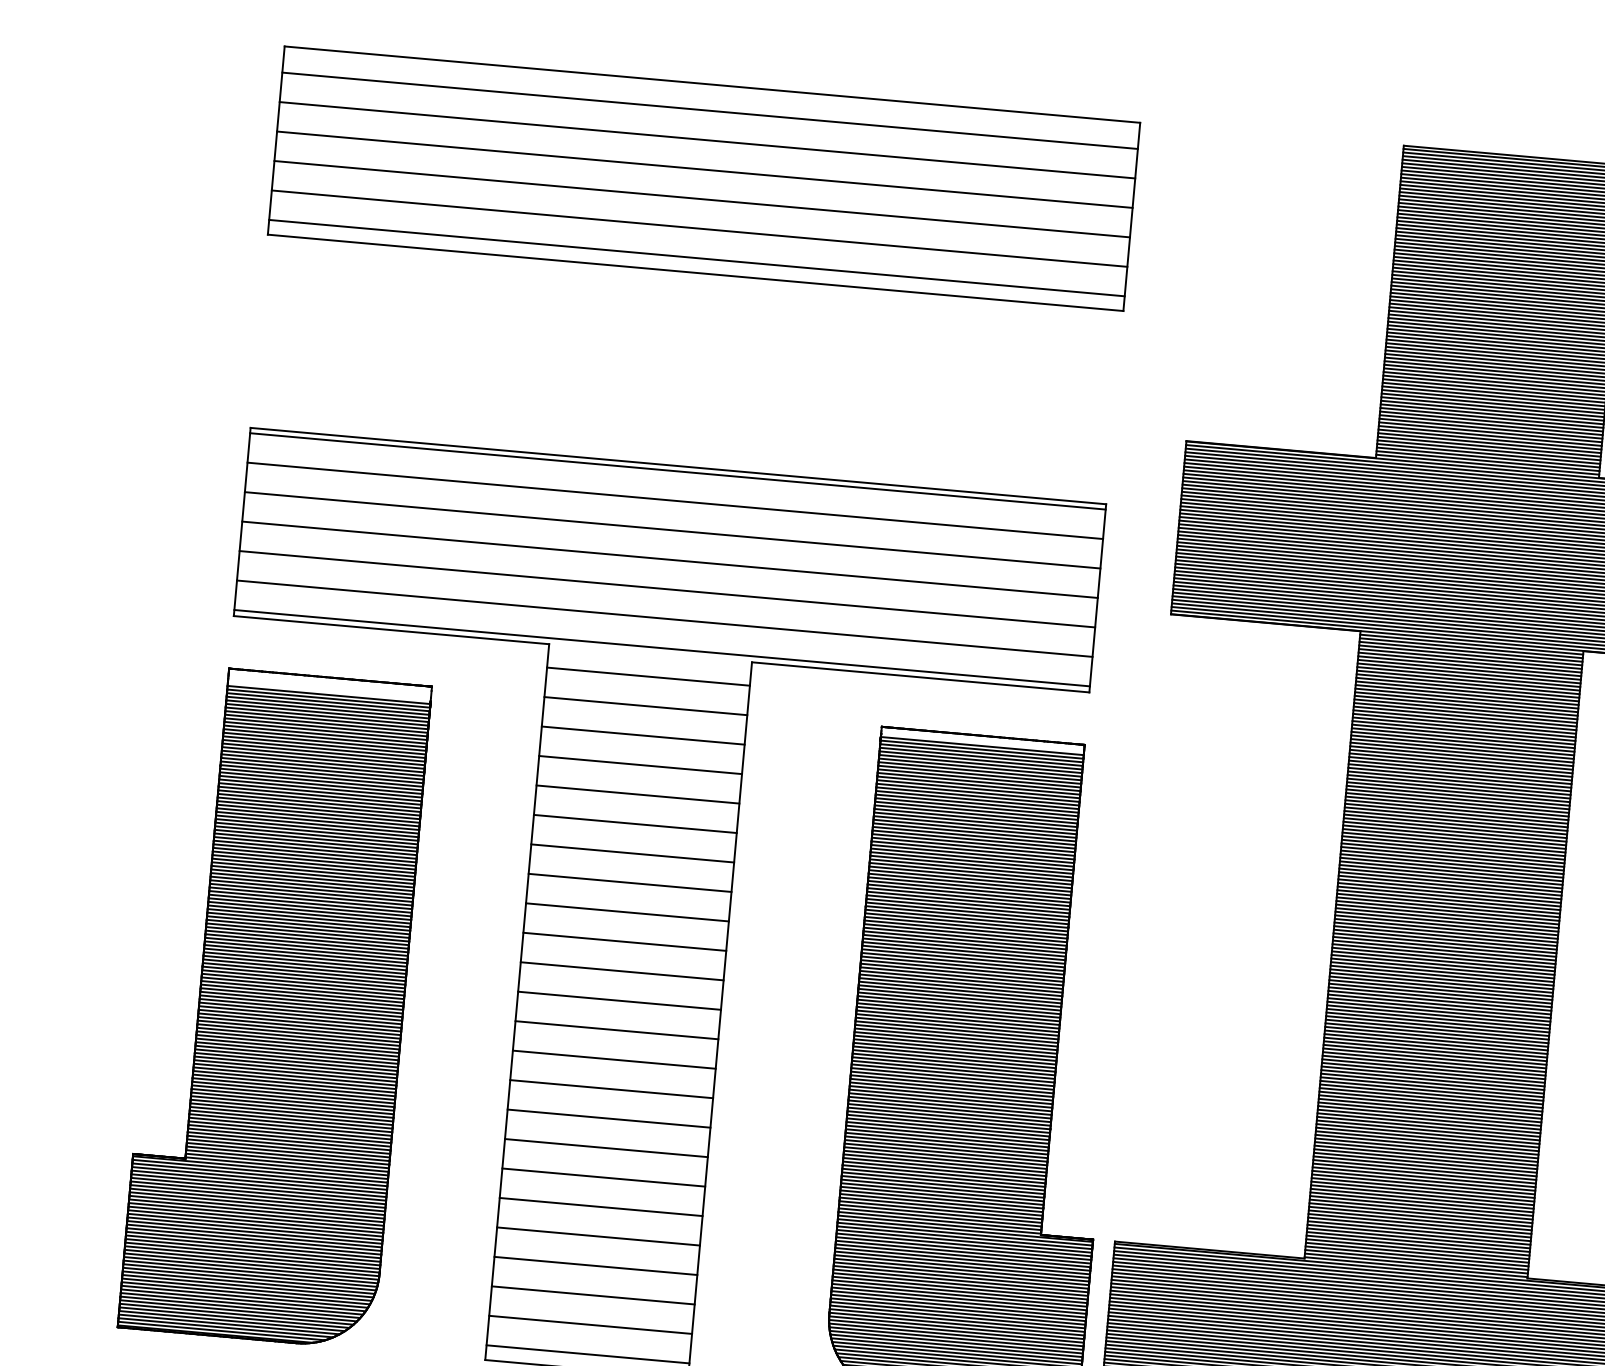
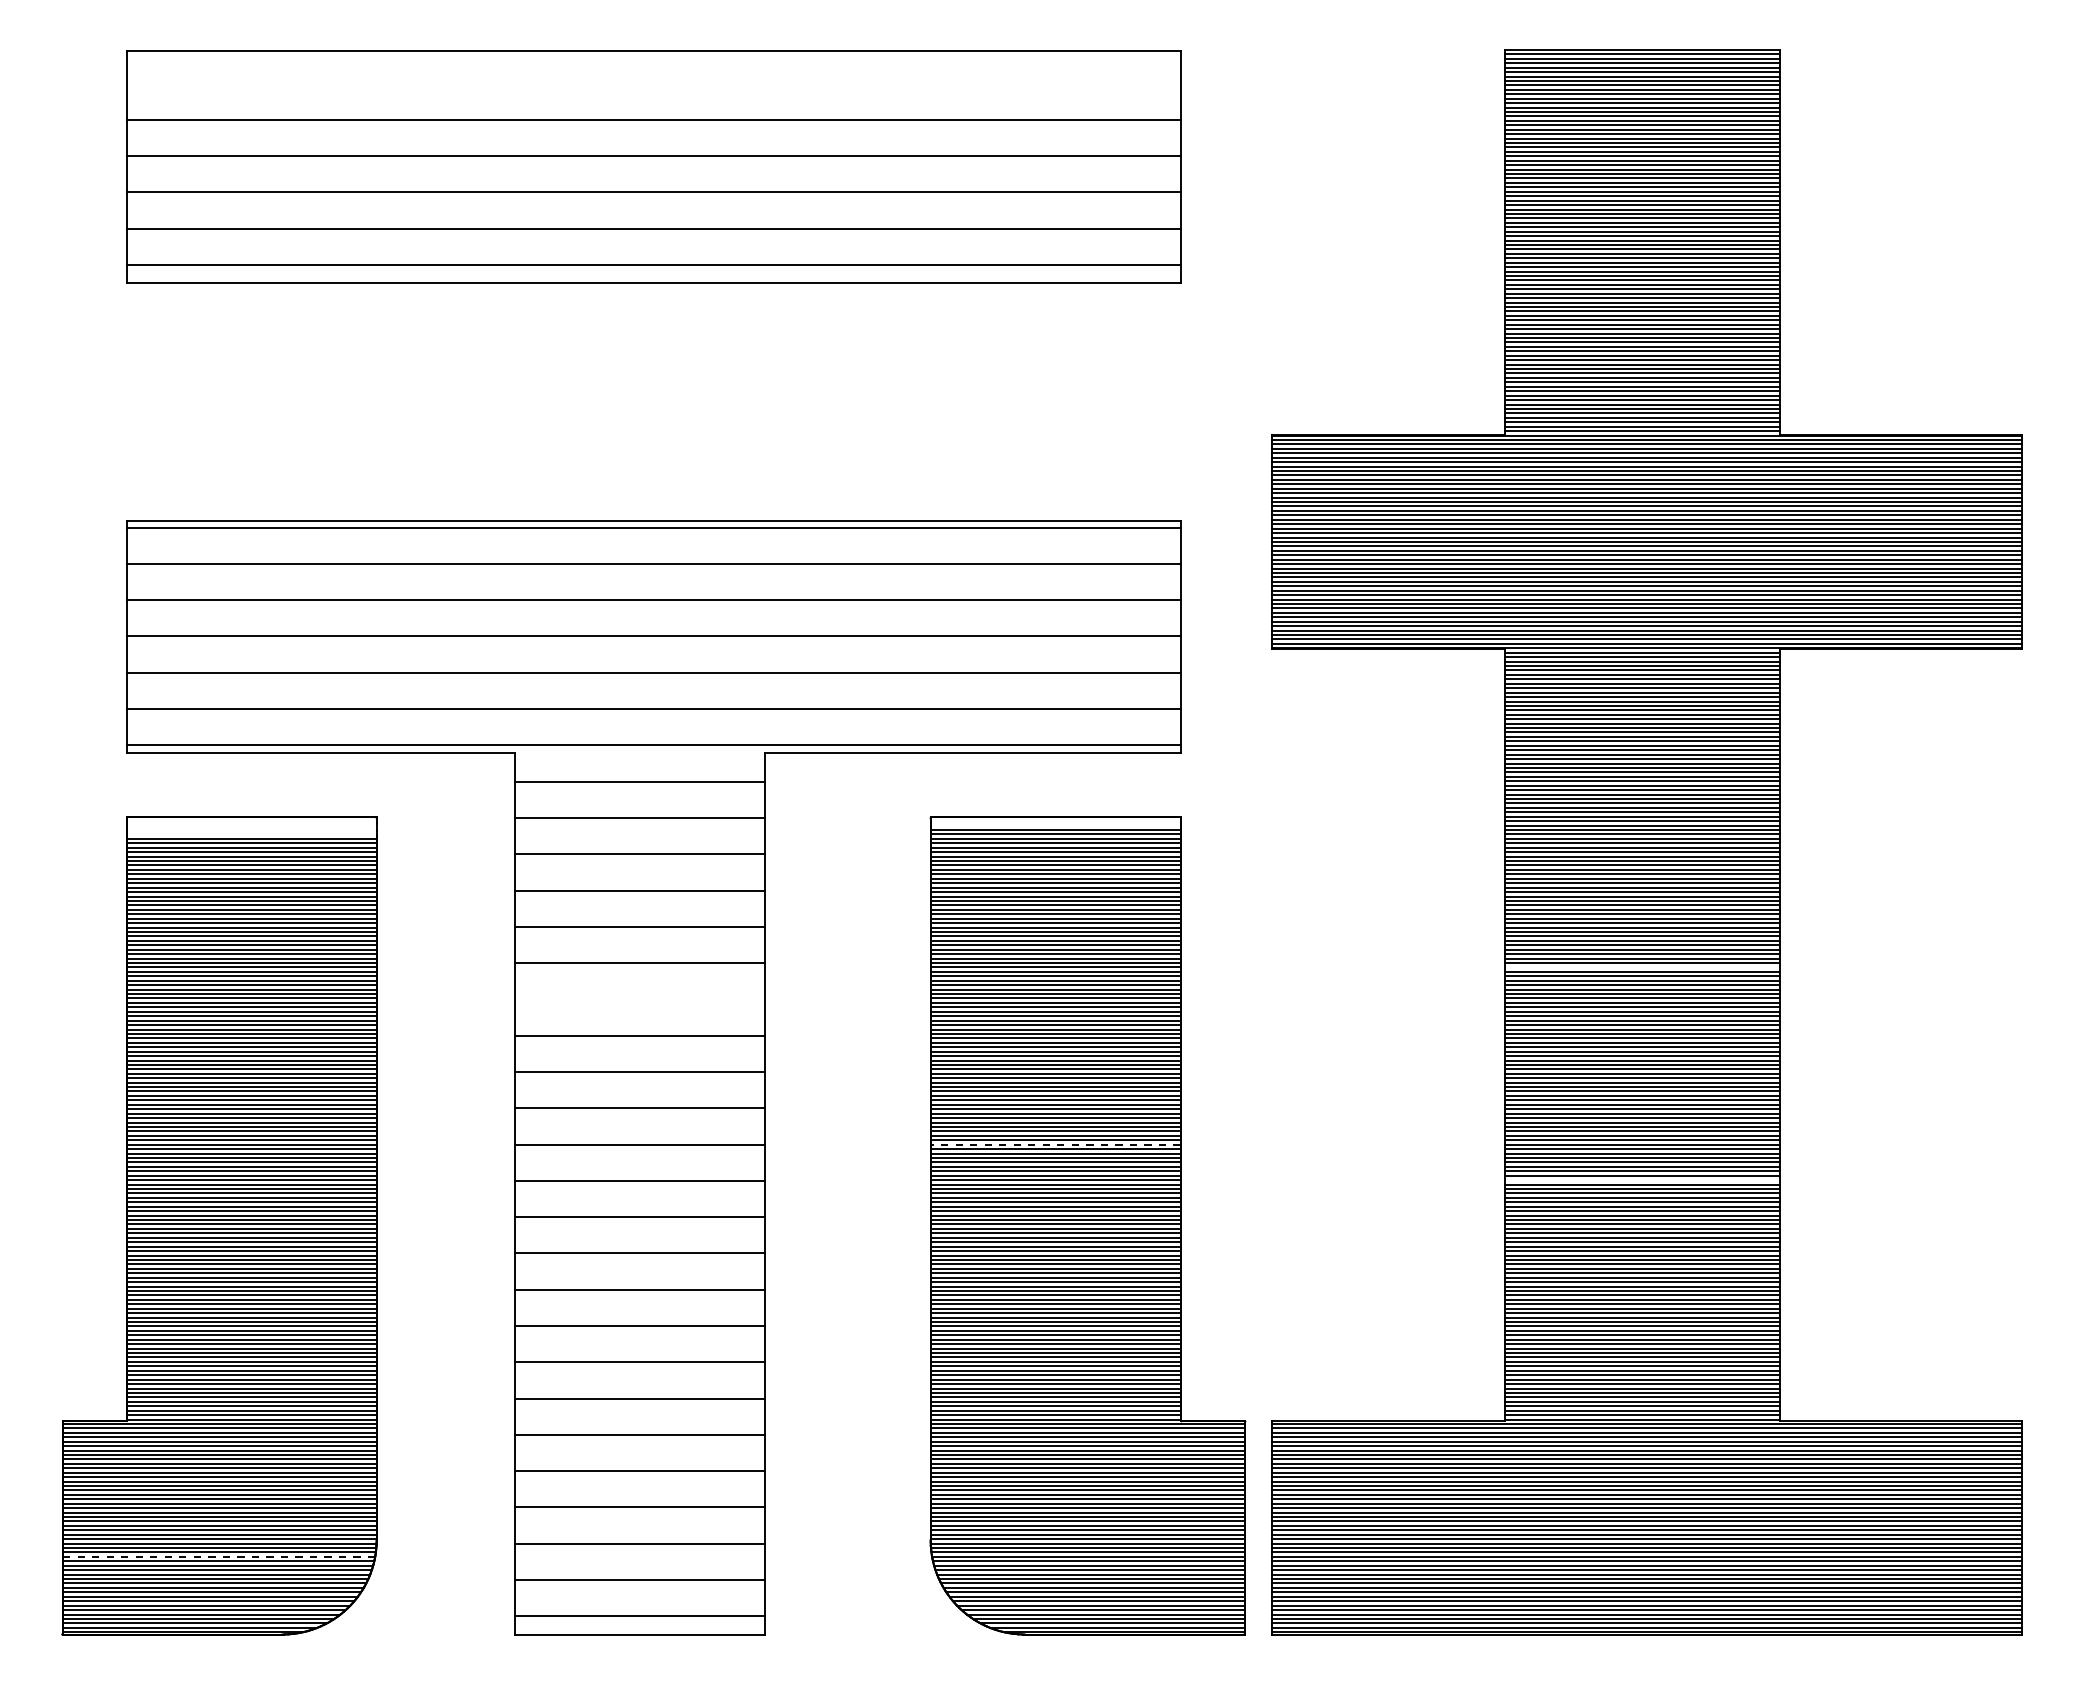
line: (709, 110) -> (653, 83), removed
line: (633, 853) -> (640, 999), removed
line: (1448, 900) -> (1642, 967), removed
line: (959, 1001) -> (1055, 1144), solid -> dashed
line: (1433, 1073) -> (1642, 1180), removed
line: (250, 1275) -> (218, 1556), solid -> dashed

